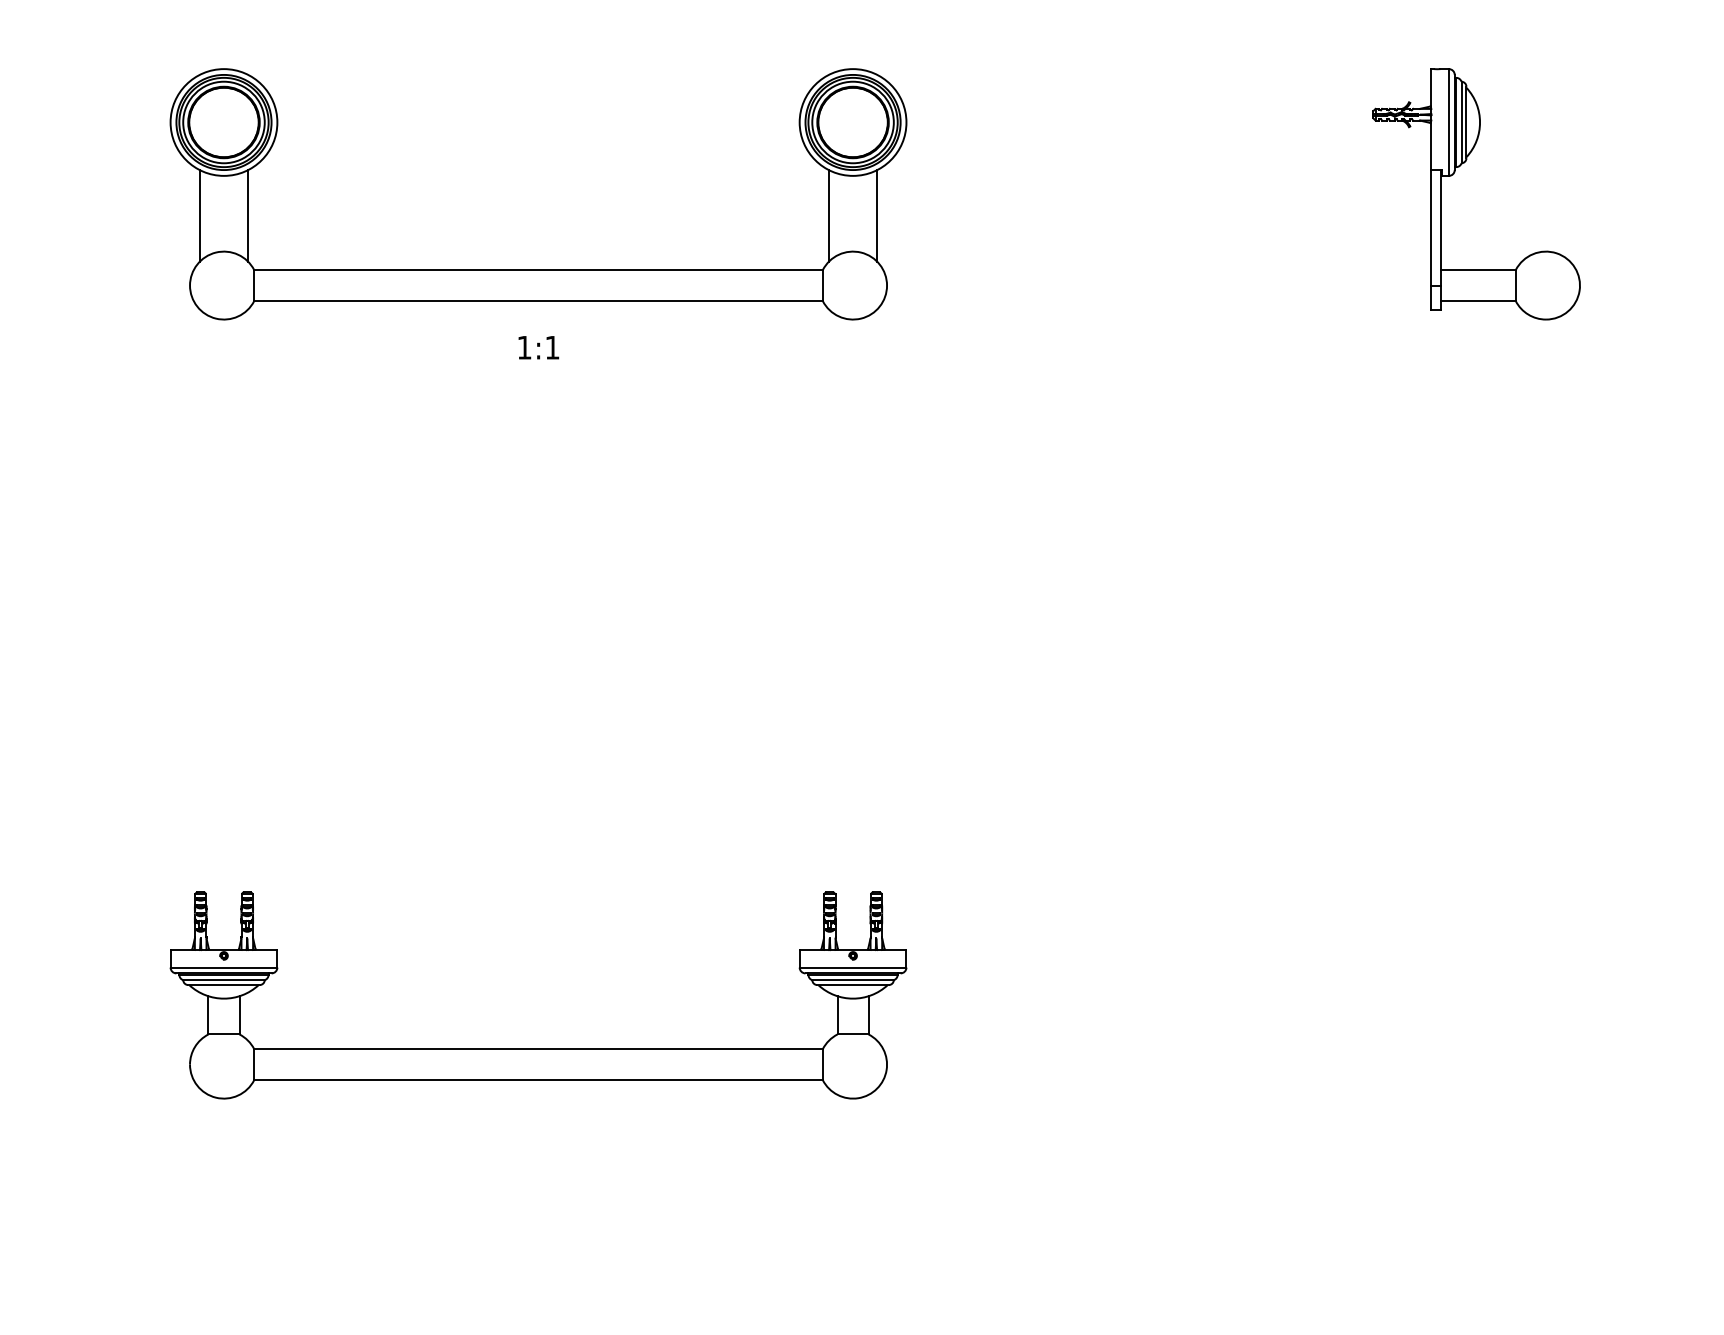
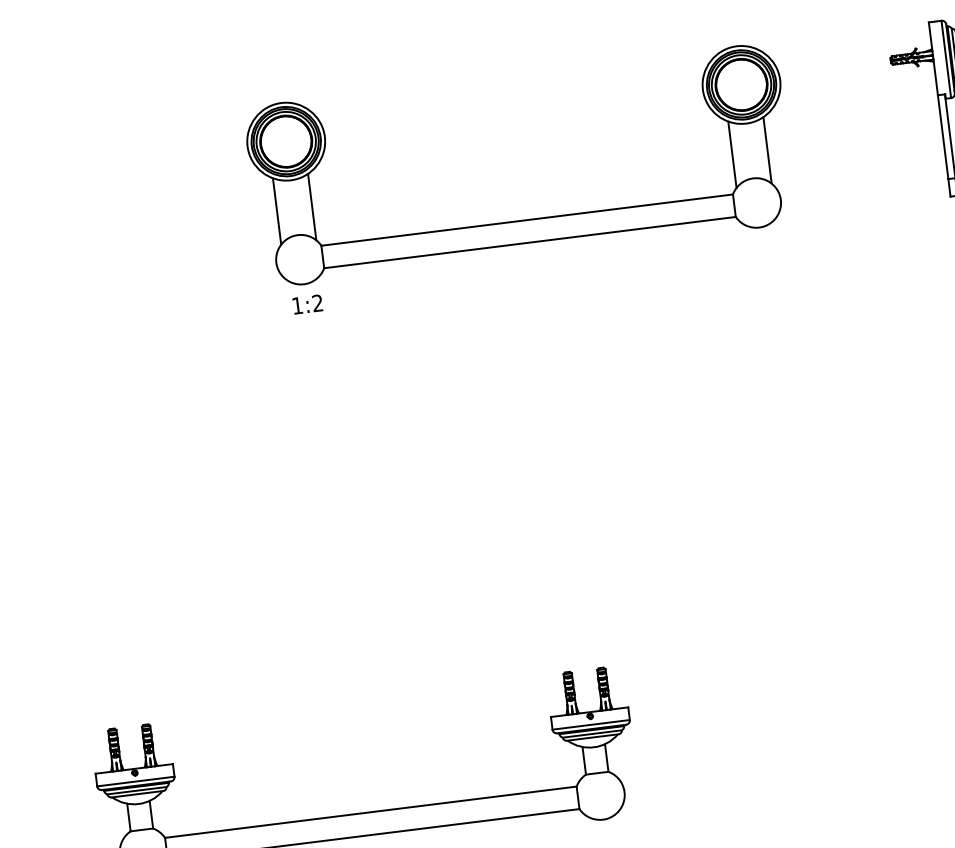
part: (538, 269) -> (527, 219), moved
text: (552, 347) -> (317, 303), 1:1 -> 1:2

